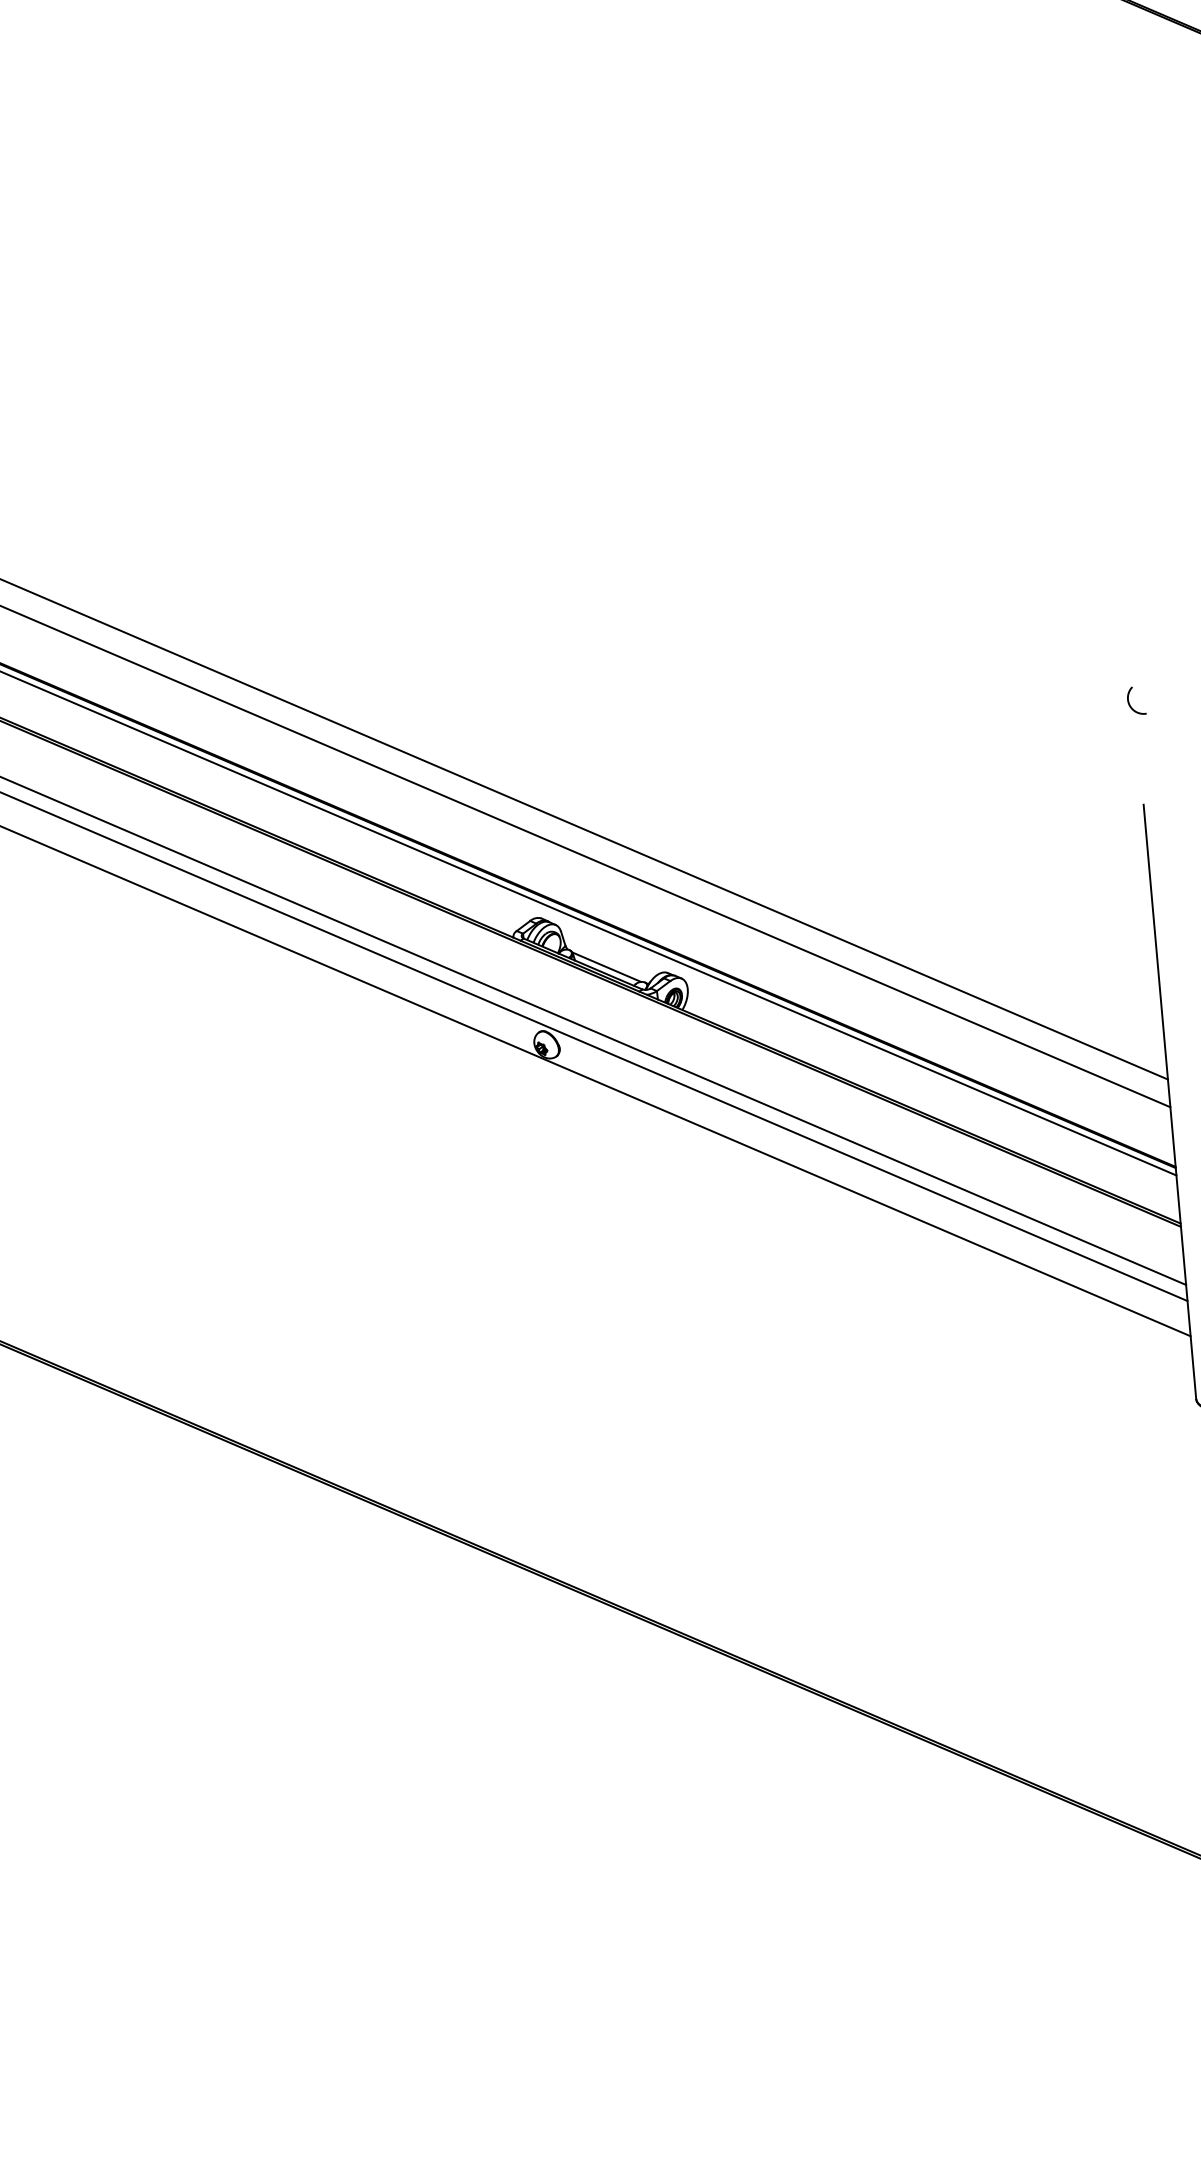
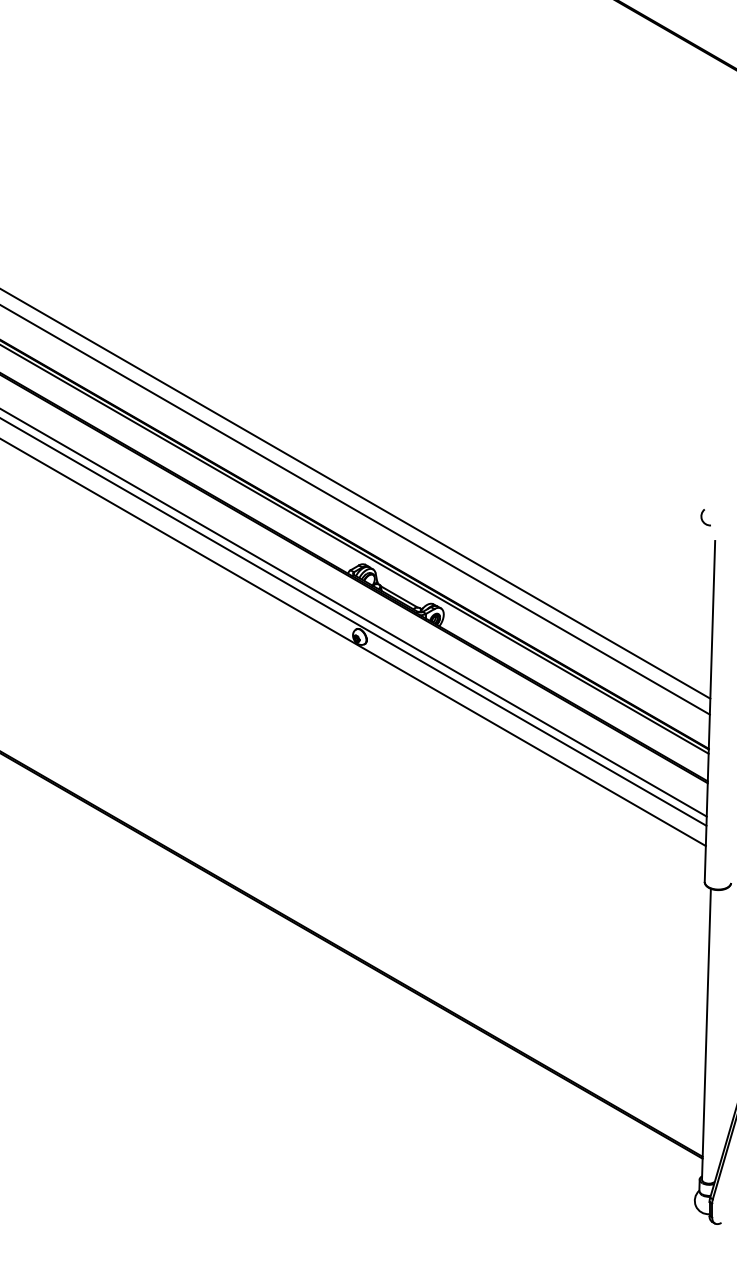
arc: (1130, 701) -> (702, 517), moved

